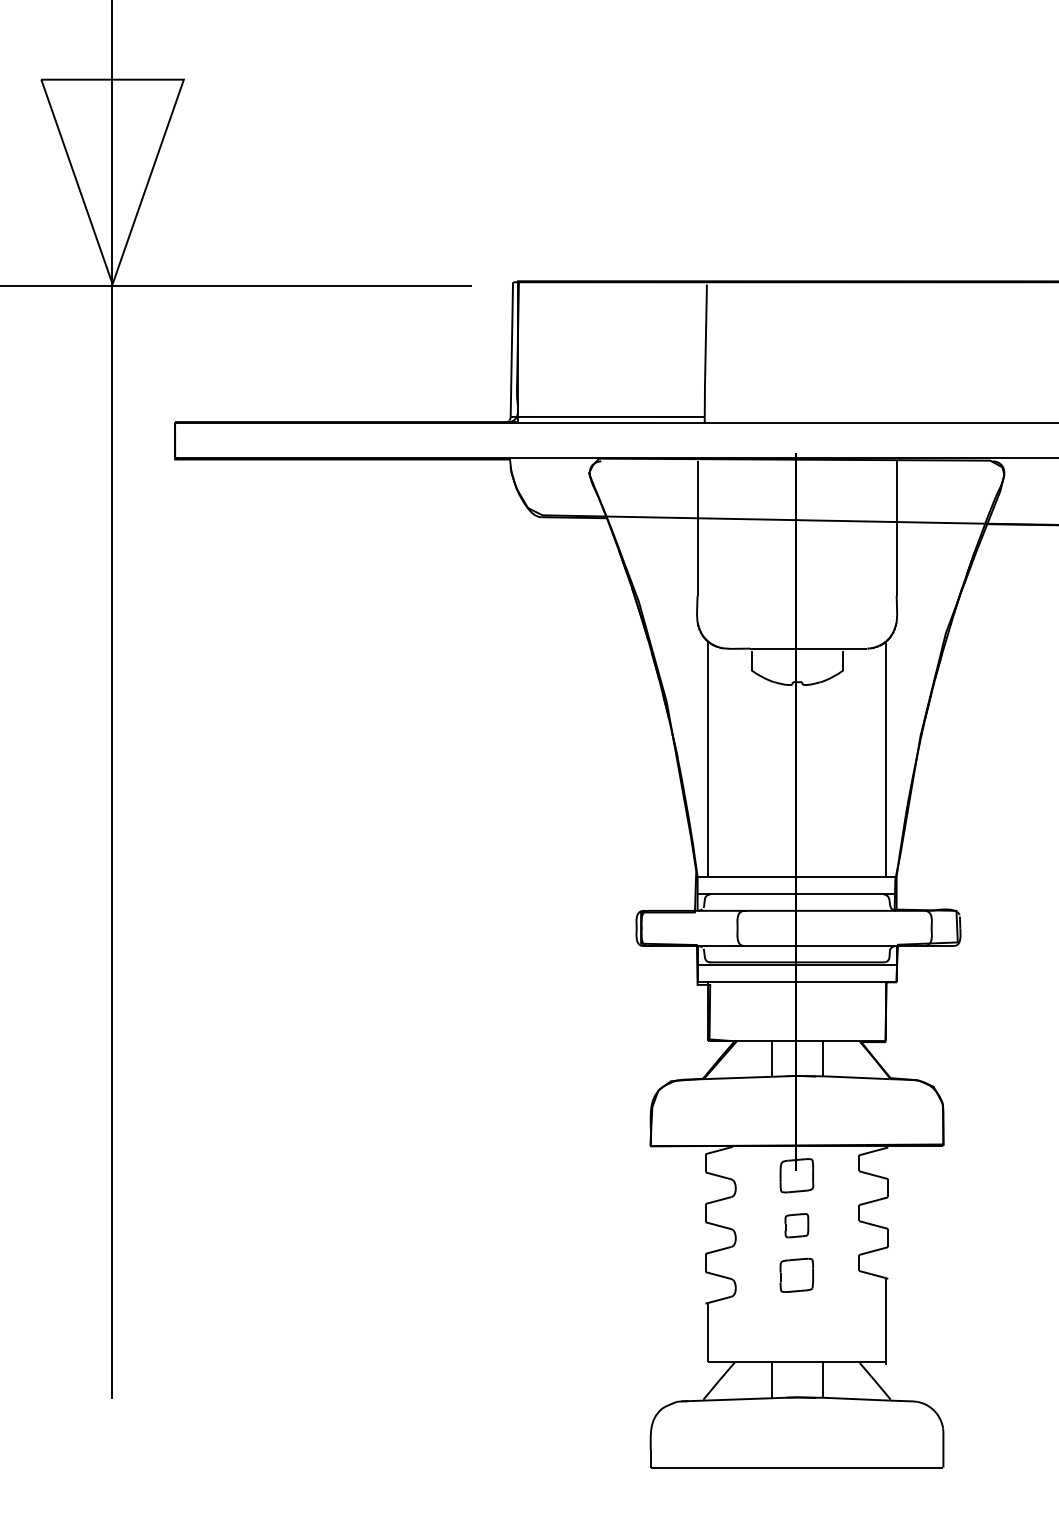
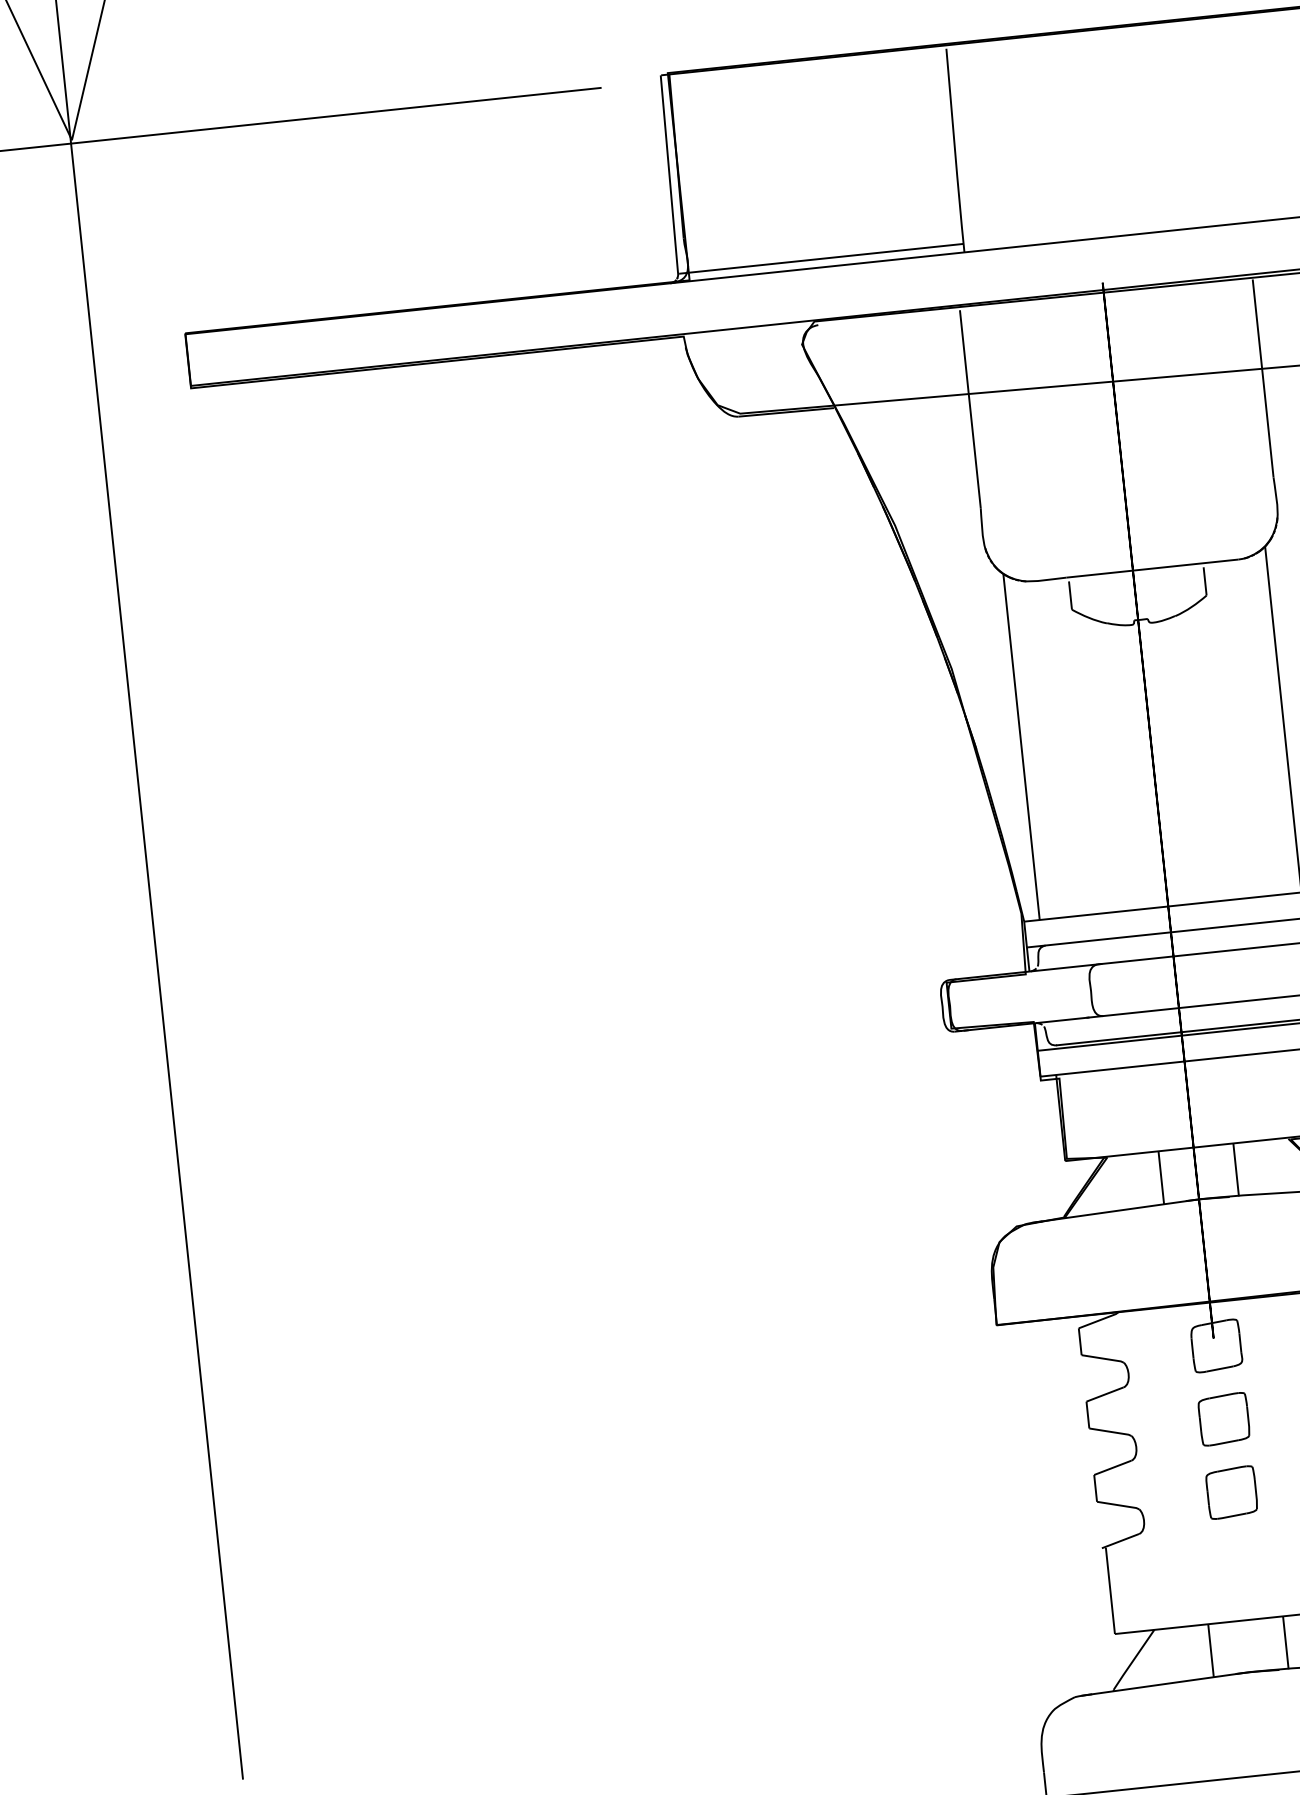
part: (796, 1225) -> (1223, 1419), size x1.43

